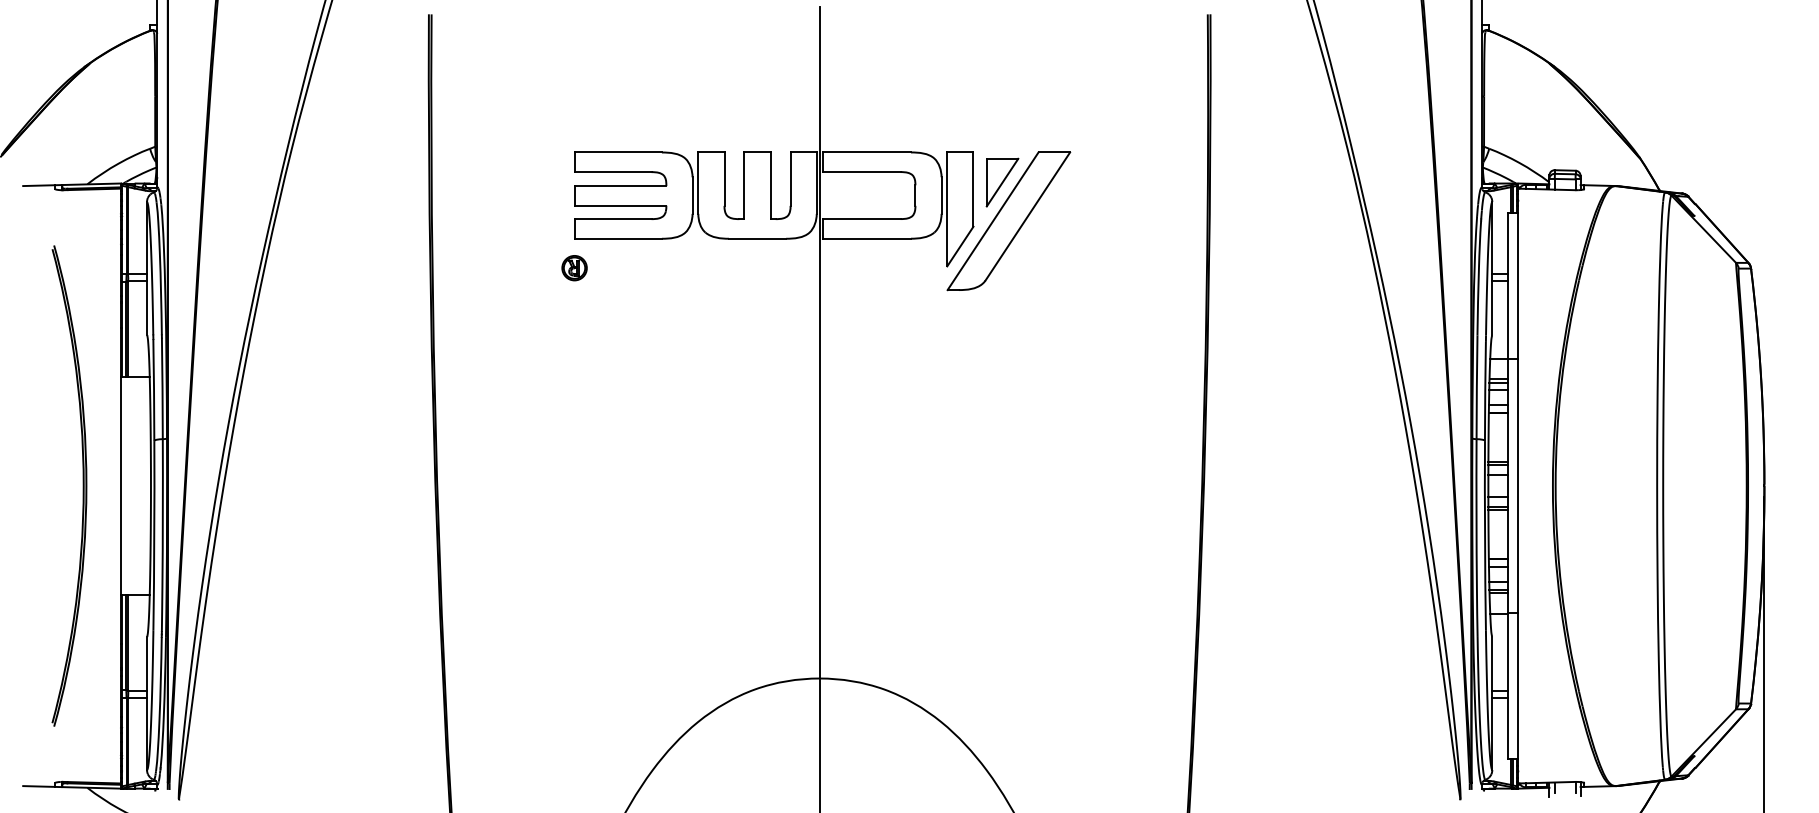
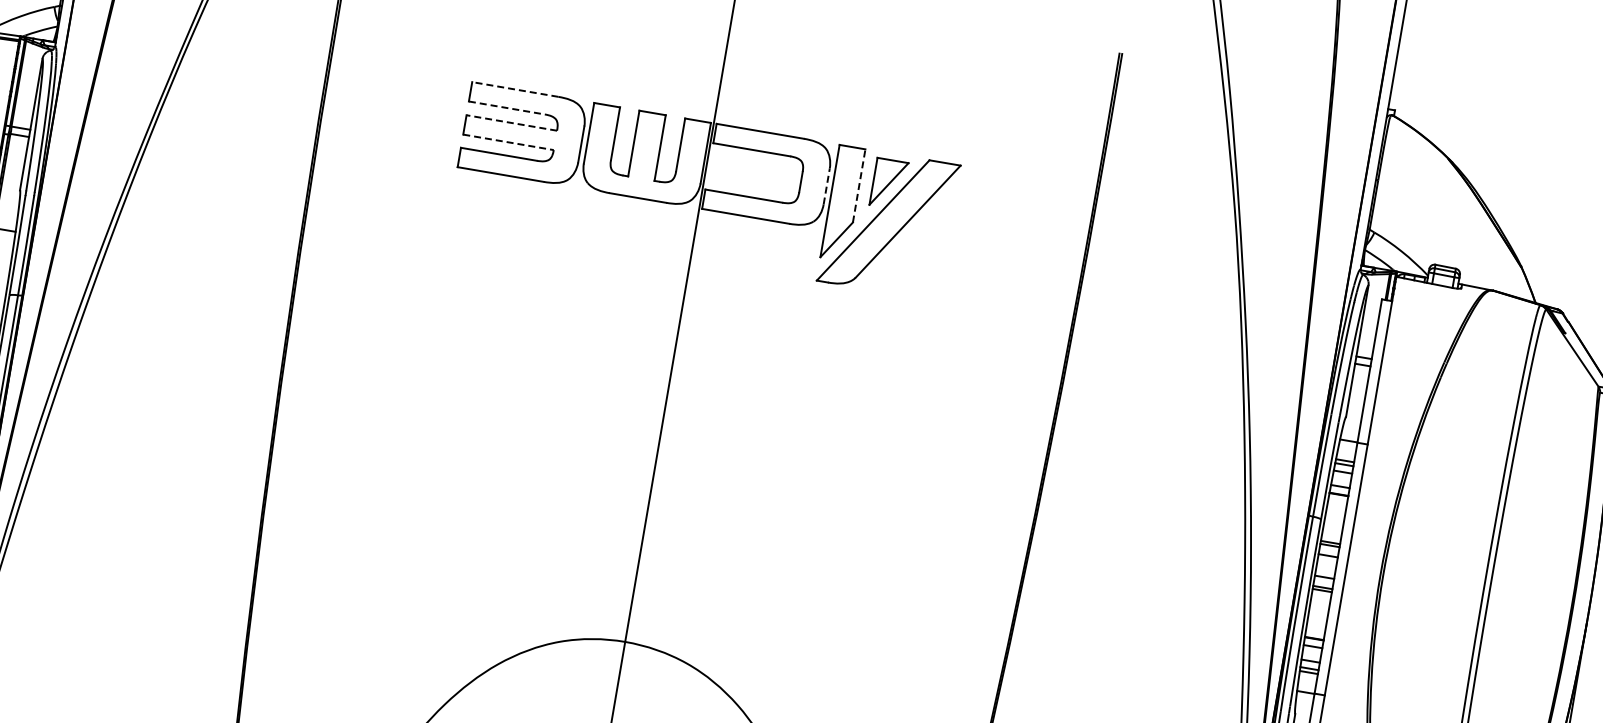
line: (618, 152) -> (515, 89), solid -> dashed
line: (613, 172) -> (507, 108), solid -> dashed
line: (620, 186) -> (511, 123), solid -> dashed
line: (973, 189) -> (859, 185), solid -> dashed
line: (941, 195) -> (826, 186), solid -> dashed
line: (620, 205) -> (508, 142), solid -> dashed
part: (574, 268) -> (452, 196), removed

